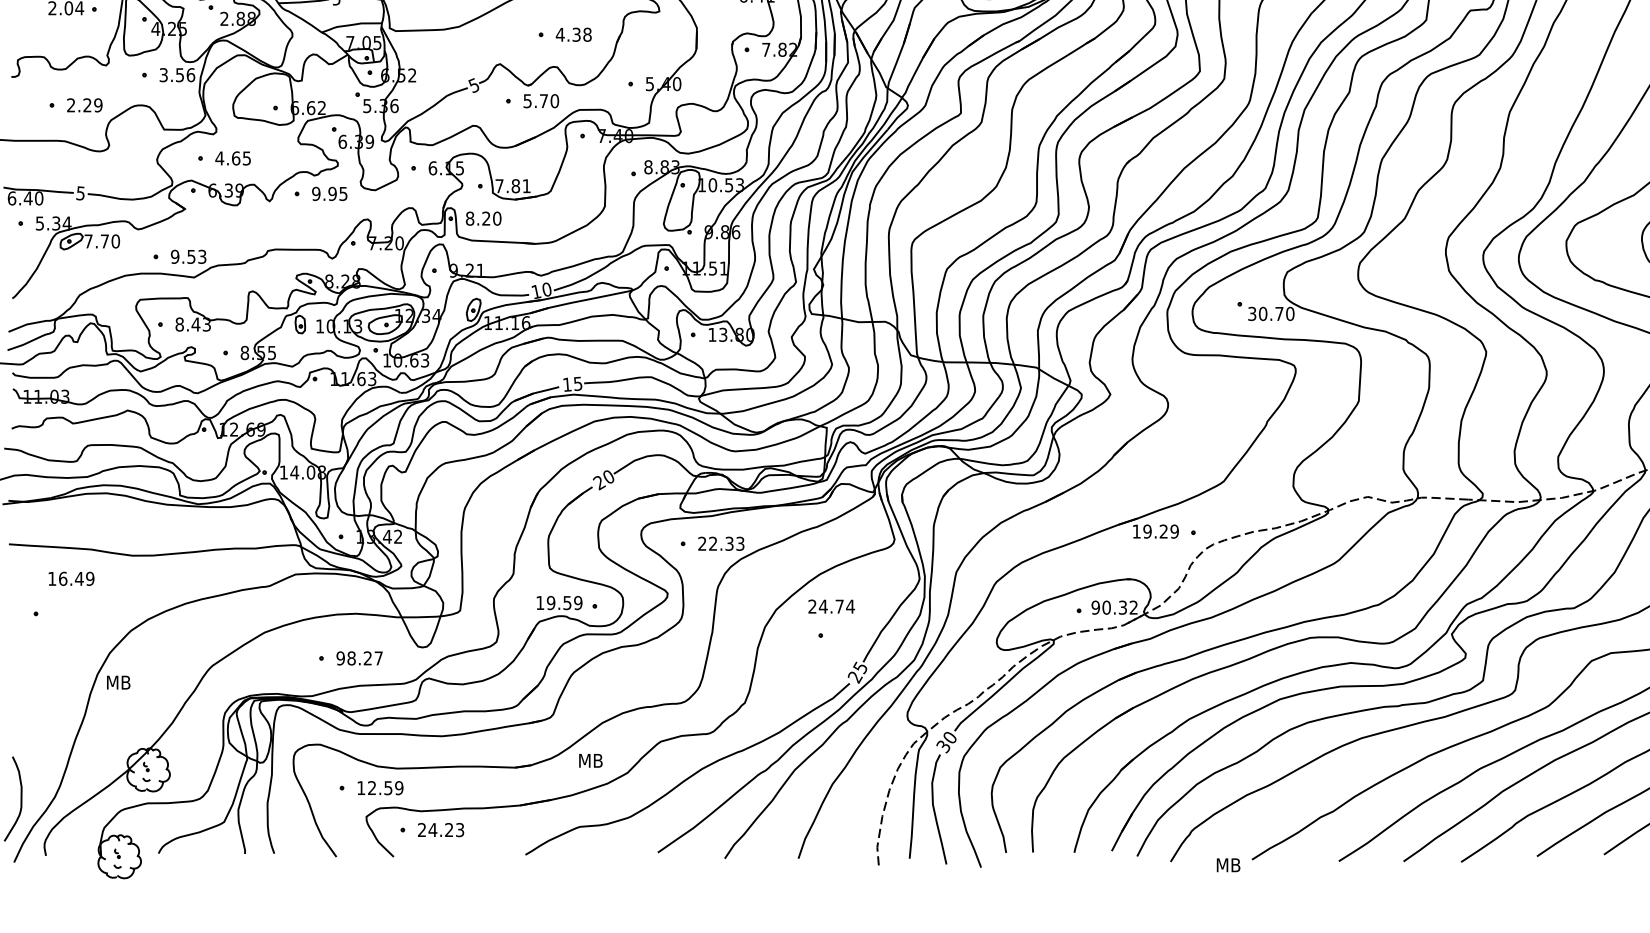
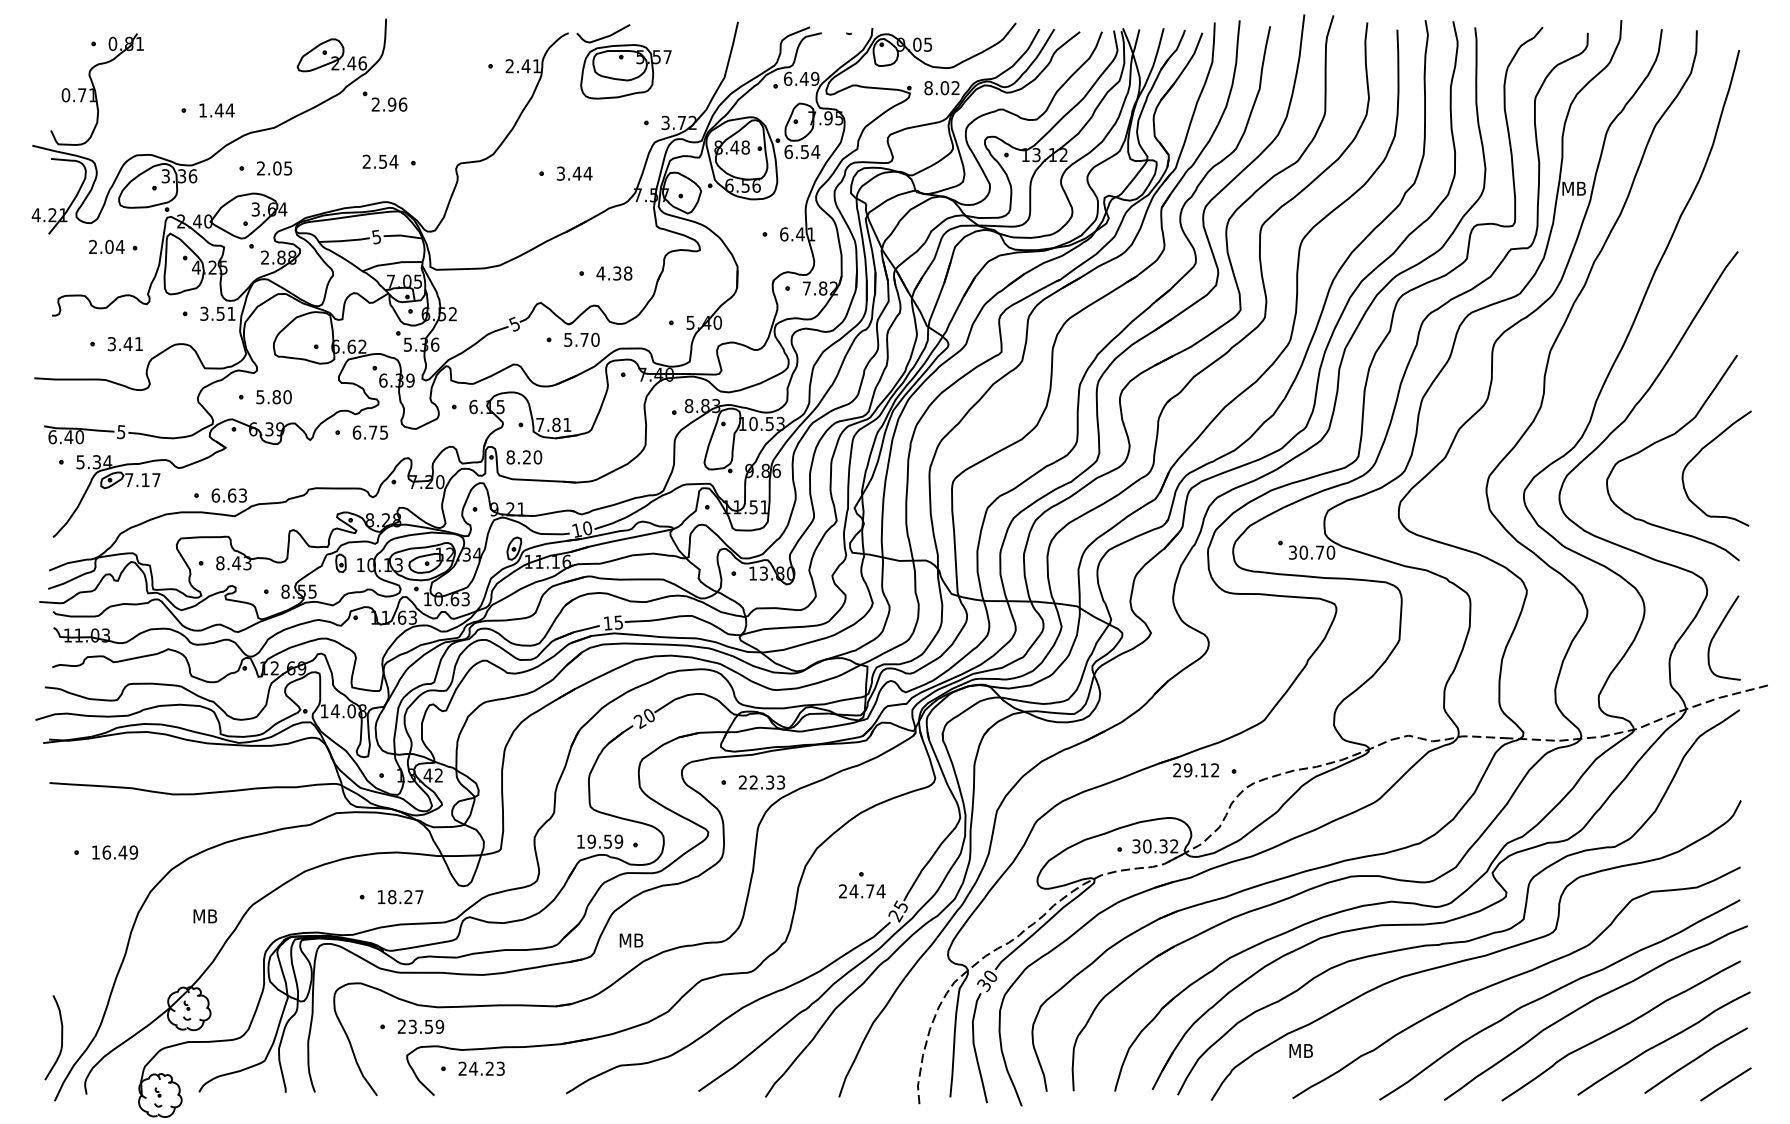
text: (190, 74) -> (231, 313), 3.56 -> 3.51
text: (84, 105) -> (125, 344), 2.29 -> 3.41
text: (232, 158) -> (273, 397), 4.65 -> 5.80
text: (323, 193) -> (364, 432), 9.95 -> 6.75
text: (109, 241) -> (150, 480), 7.70 -> 7.17
text: (182, 256) -> (223, 495), 9.53 -> 6.63
text: (1155, 531) -> (1196, 770), 19.29 -> 29.12
text: (71, 578) -> (115, 852), moved
text: (831, 606) -> (862, 891), moved
text: (1095, 607) -> (1136, 846), 90.32 -> 30.32
text: (340, 658) -> (381, 897), 98.27 -> 18.27
text: (118, 682) -> (205, 916), moved
text: (590, 760) -> (631, 940), moved
text: (365, 787) -> (406, 1026), 12.59 -> 23.59
text: (1227, 864) -> (1300, 1050), moved

